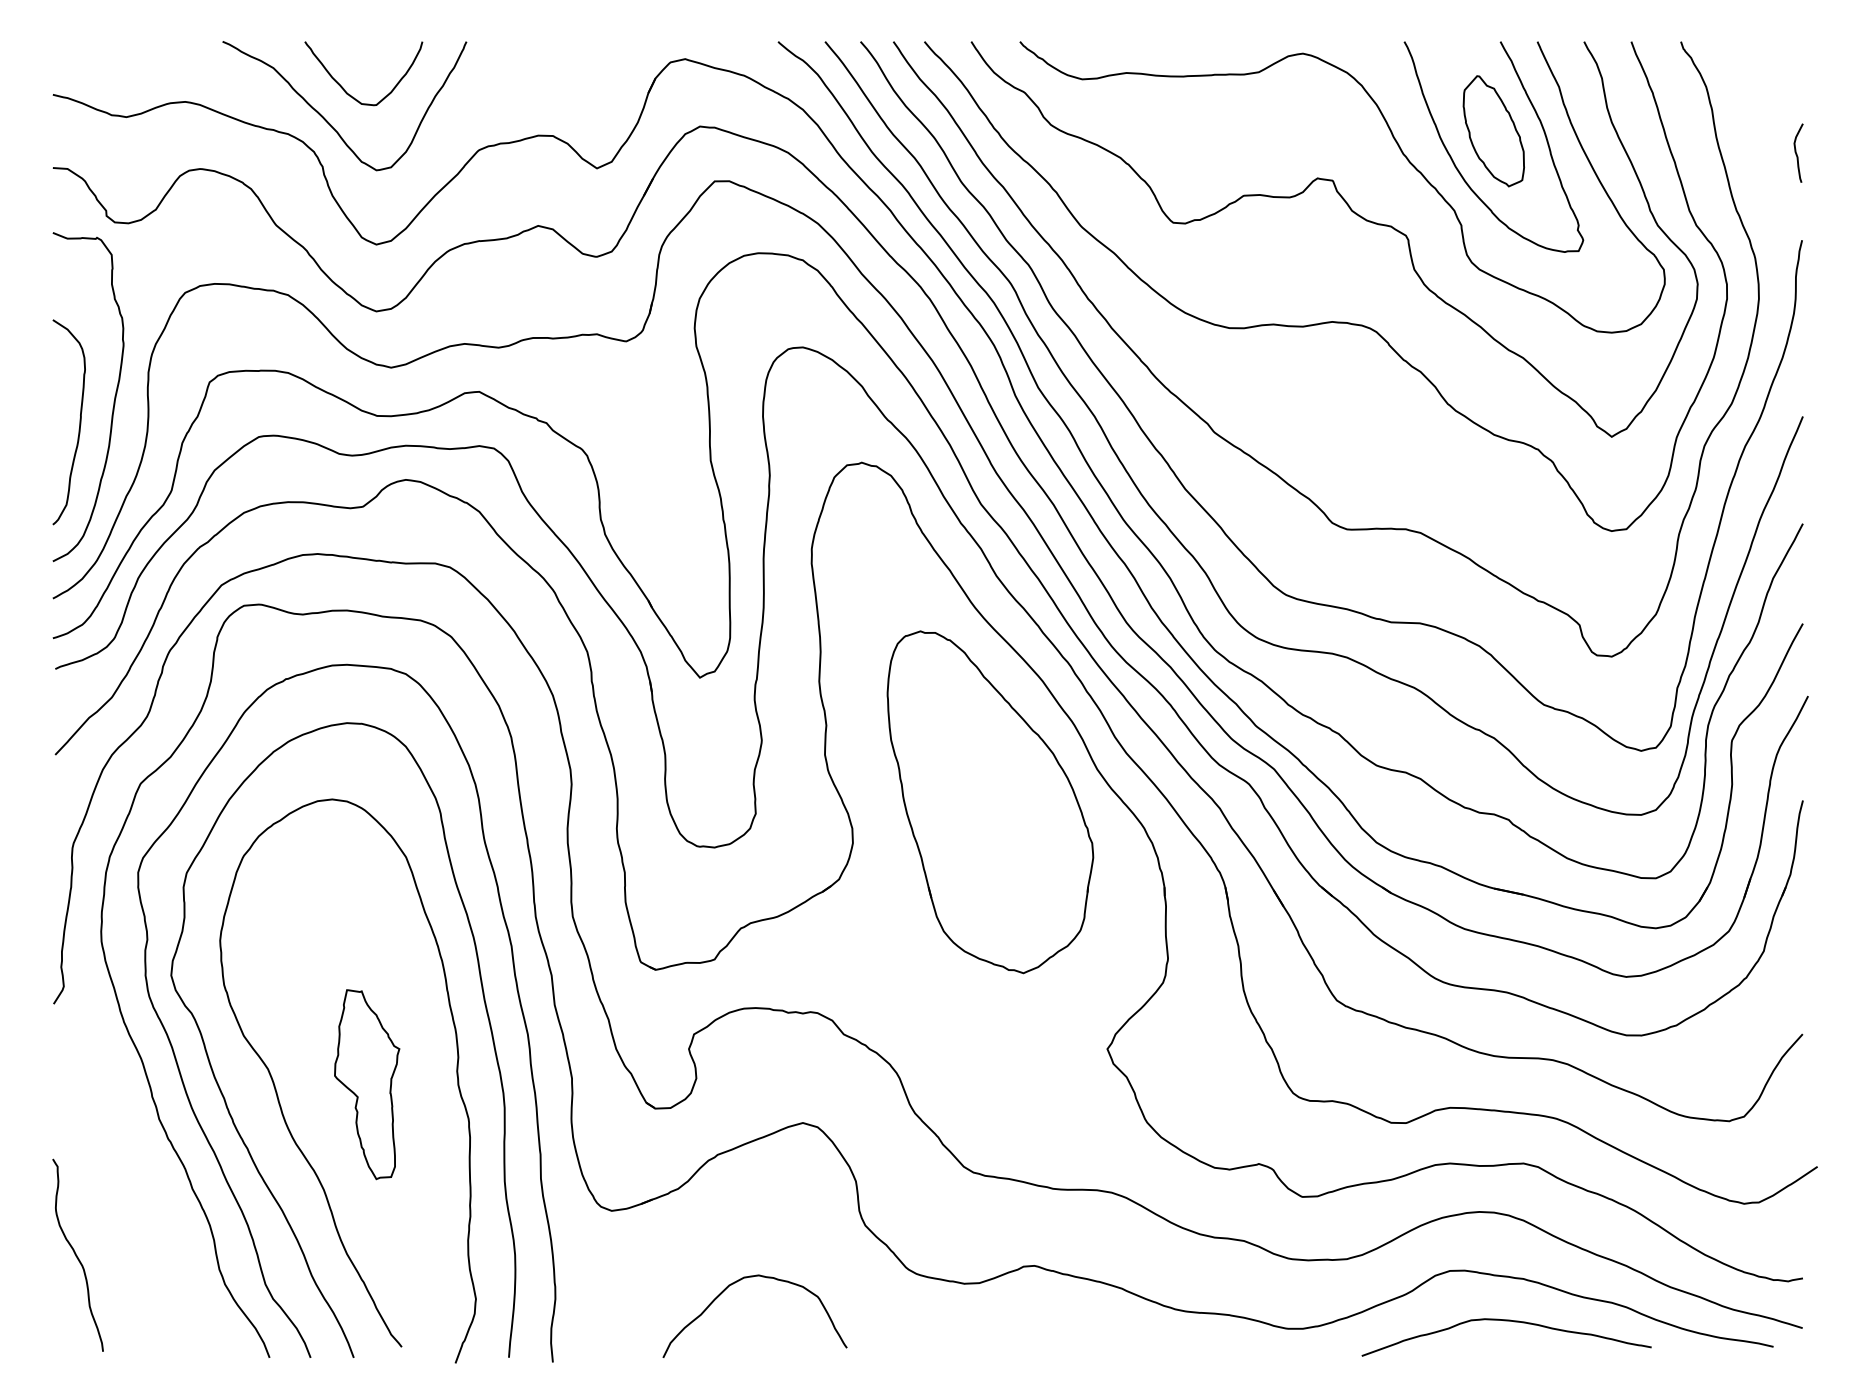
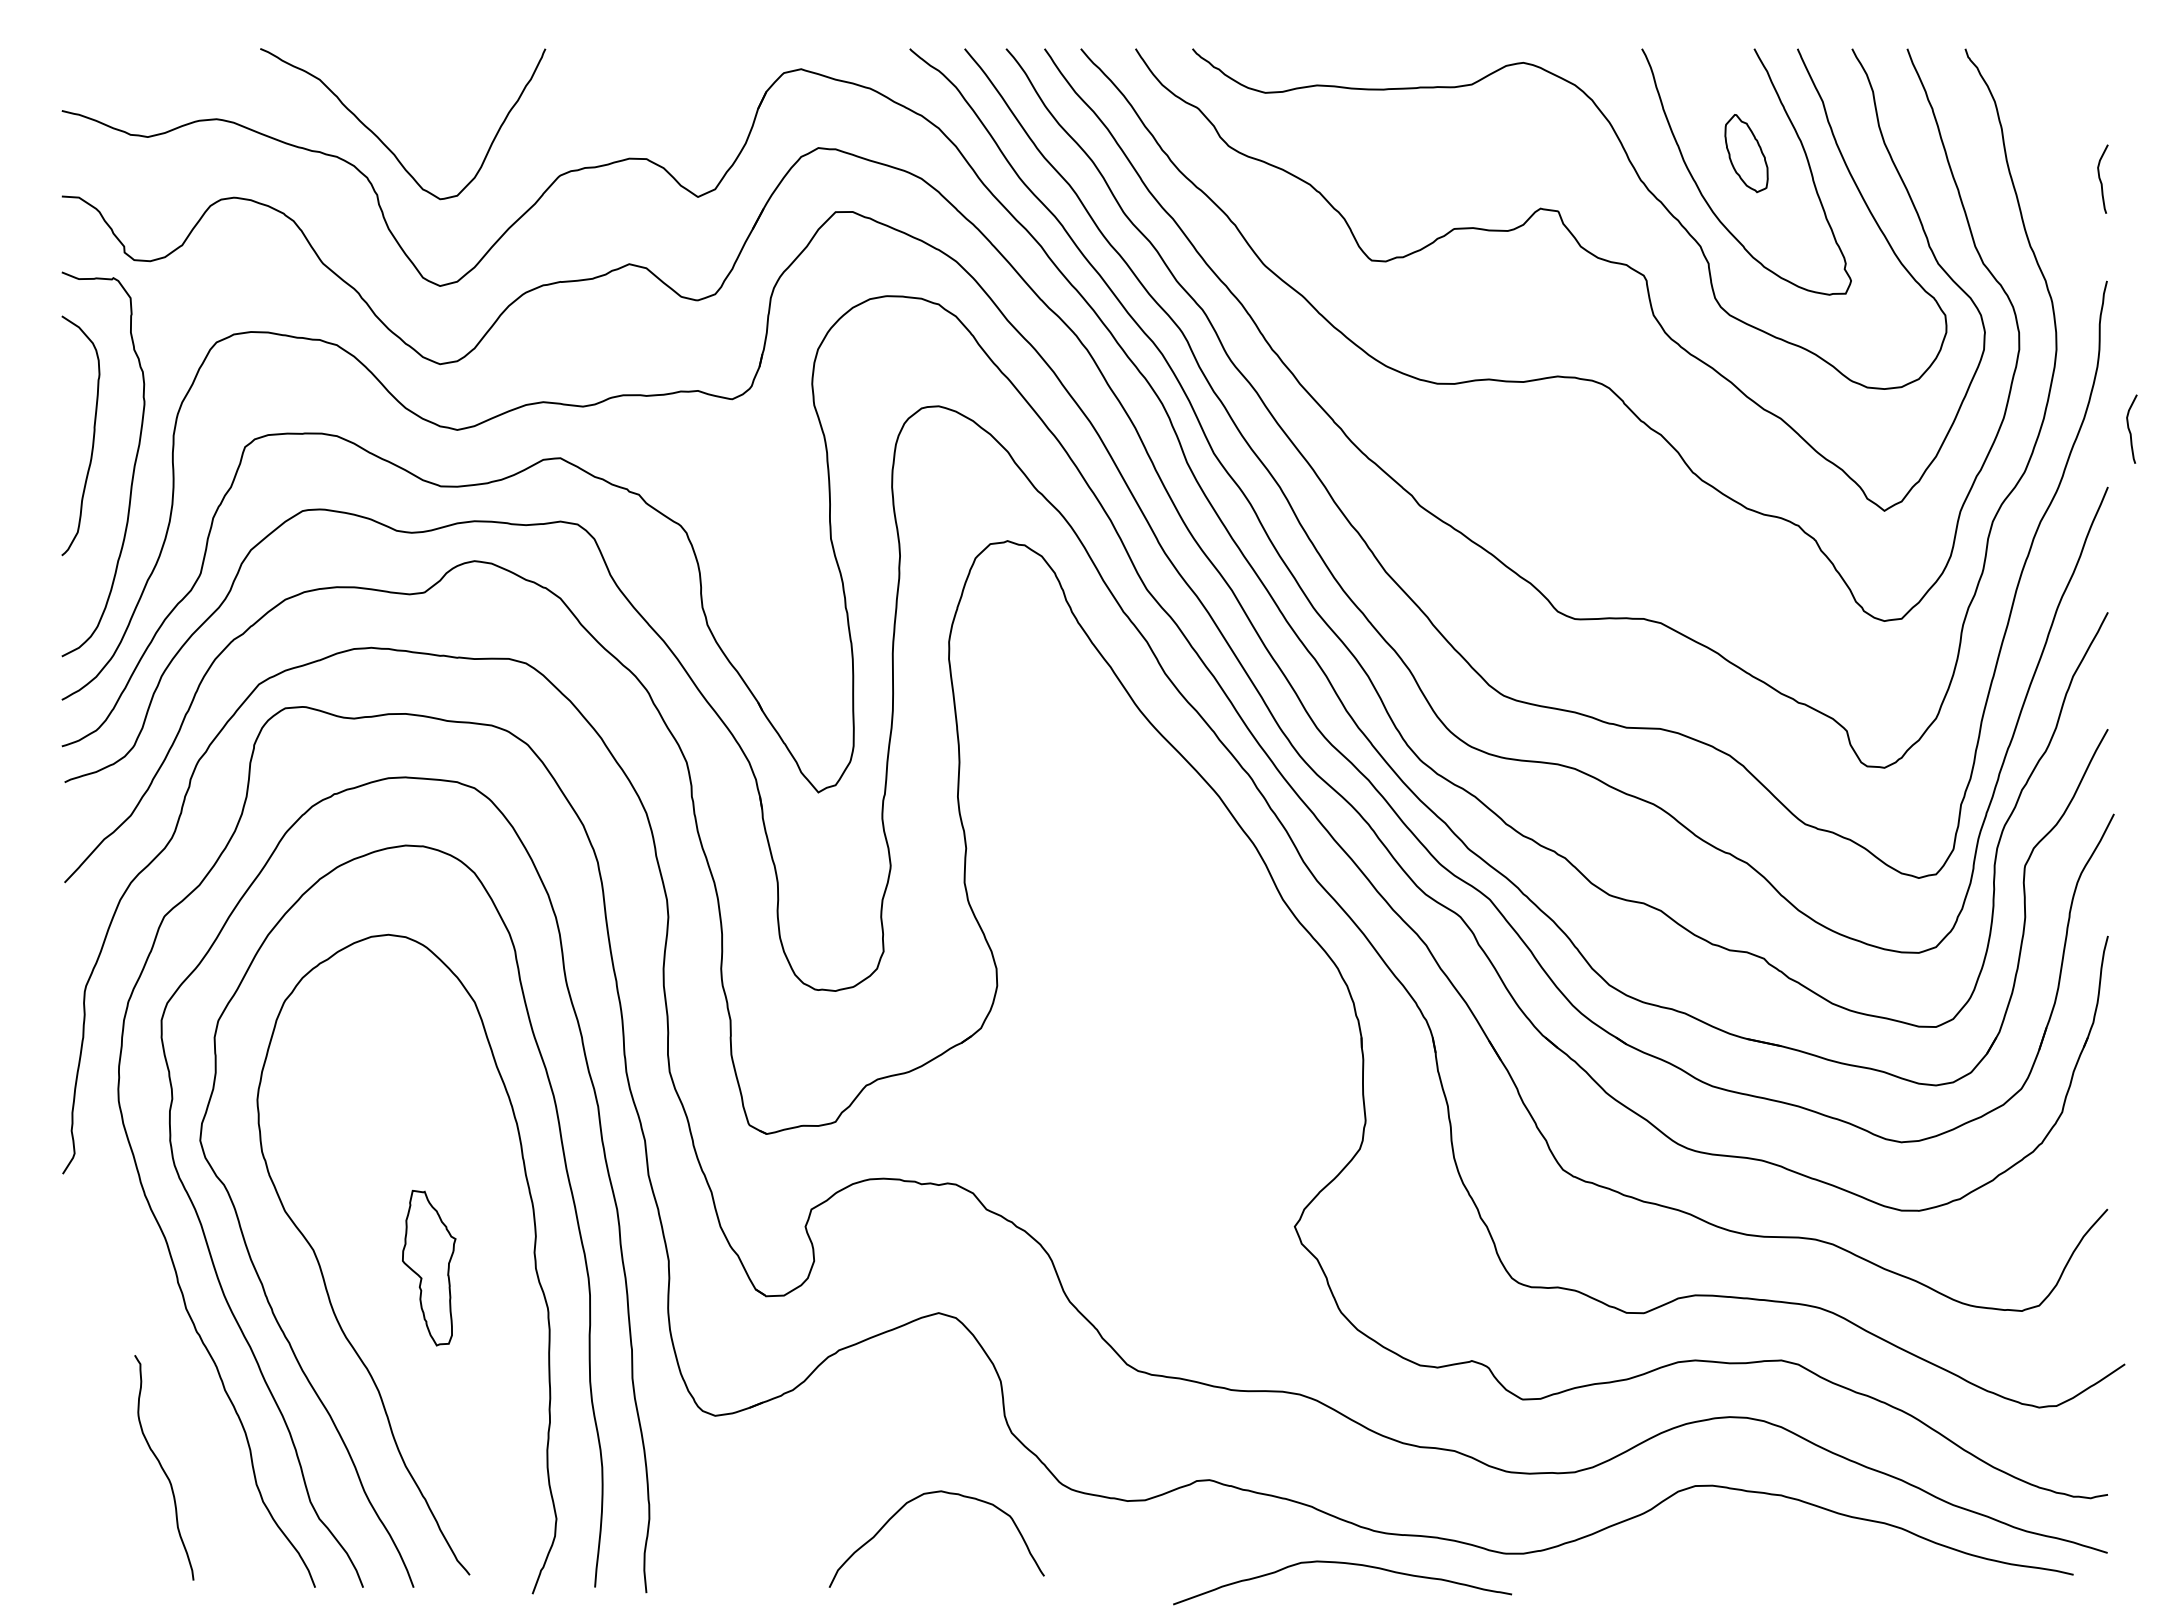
curve: (343, 87) -> (401, 102), removed
part: (1493, 131) -> (1746, 153), size x0.6
curve: (1821, 366) -> (2129, 428), added
curve: (79, 424) -> (92, 438), moved
part: (990, 801) -> (1157, 937), removed
part: (366, 1084) -> (428, 1267), size x0.7
curve: (77, 1255) -> (163, 1468), moved
curve: (738, 1281) -> (917, 1498), moved
curve: (1510, 1321) -> (1346, 1564), moved

